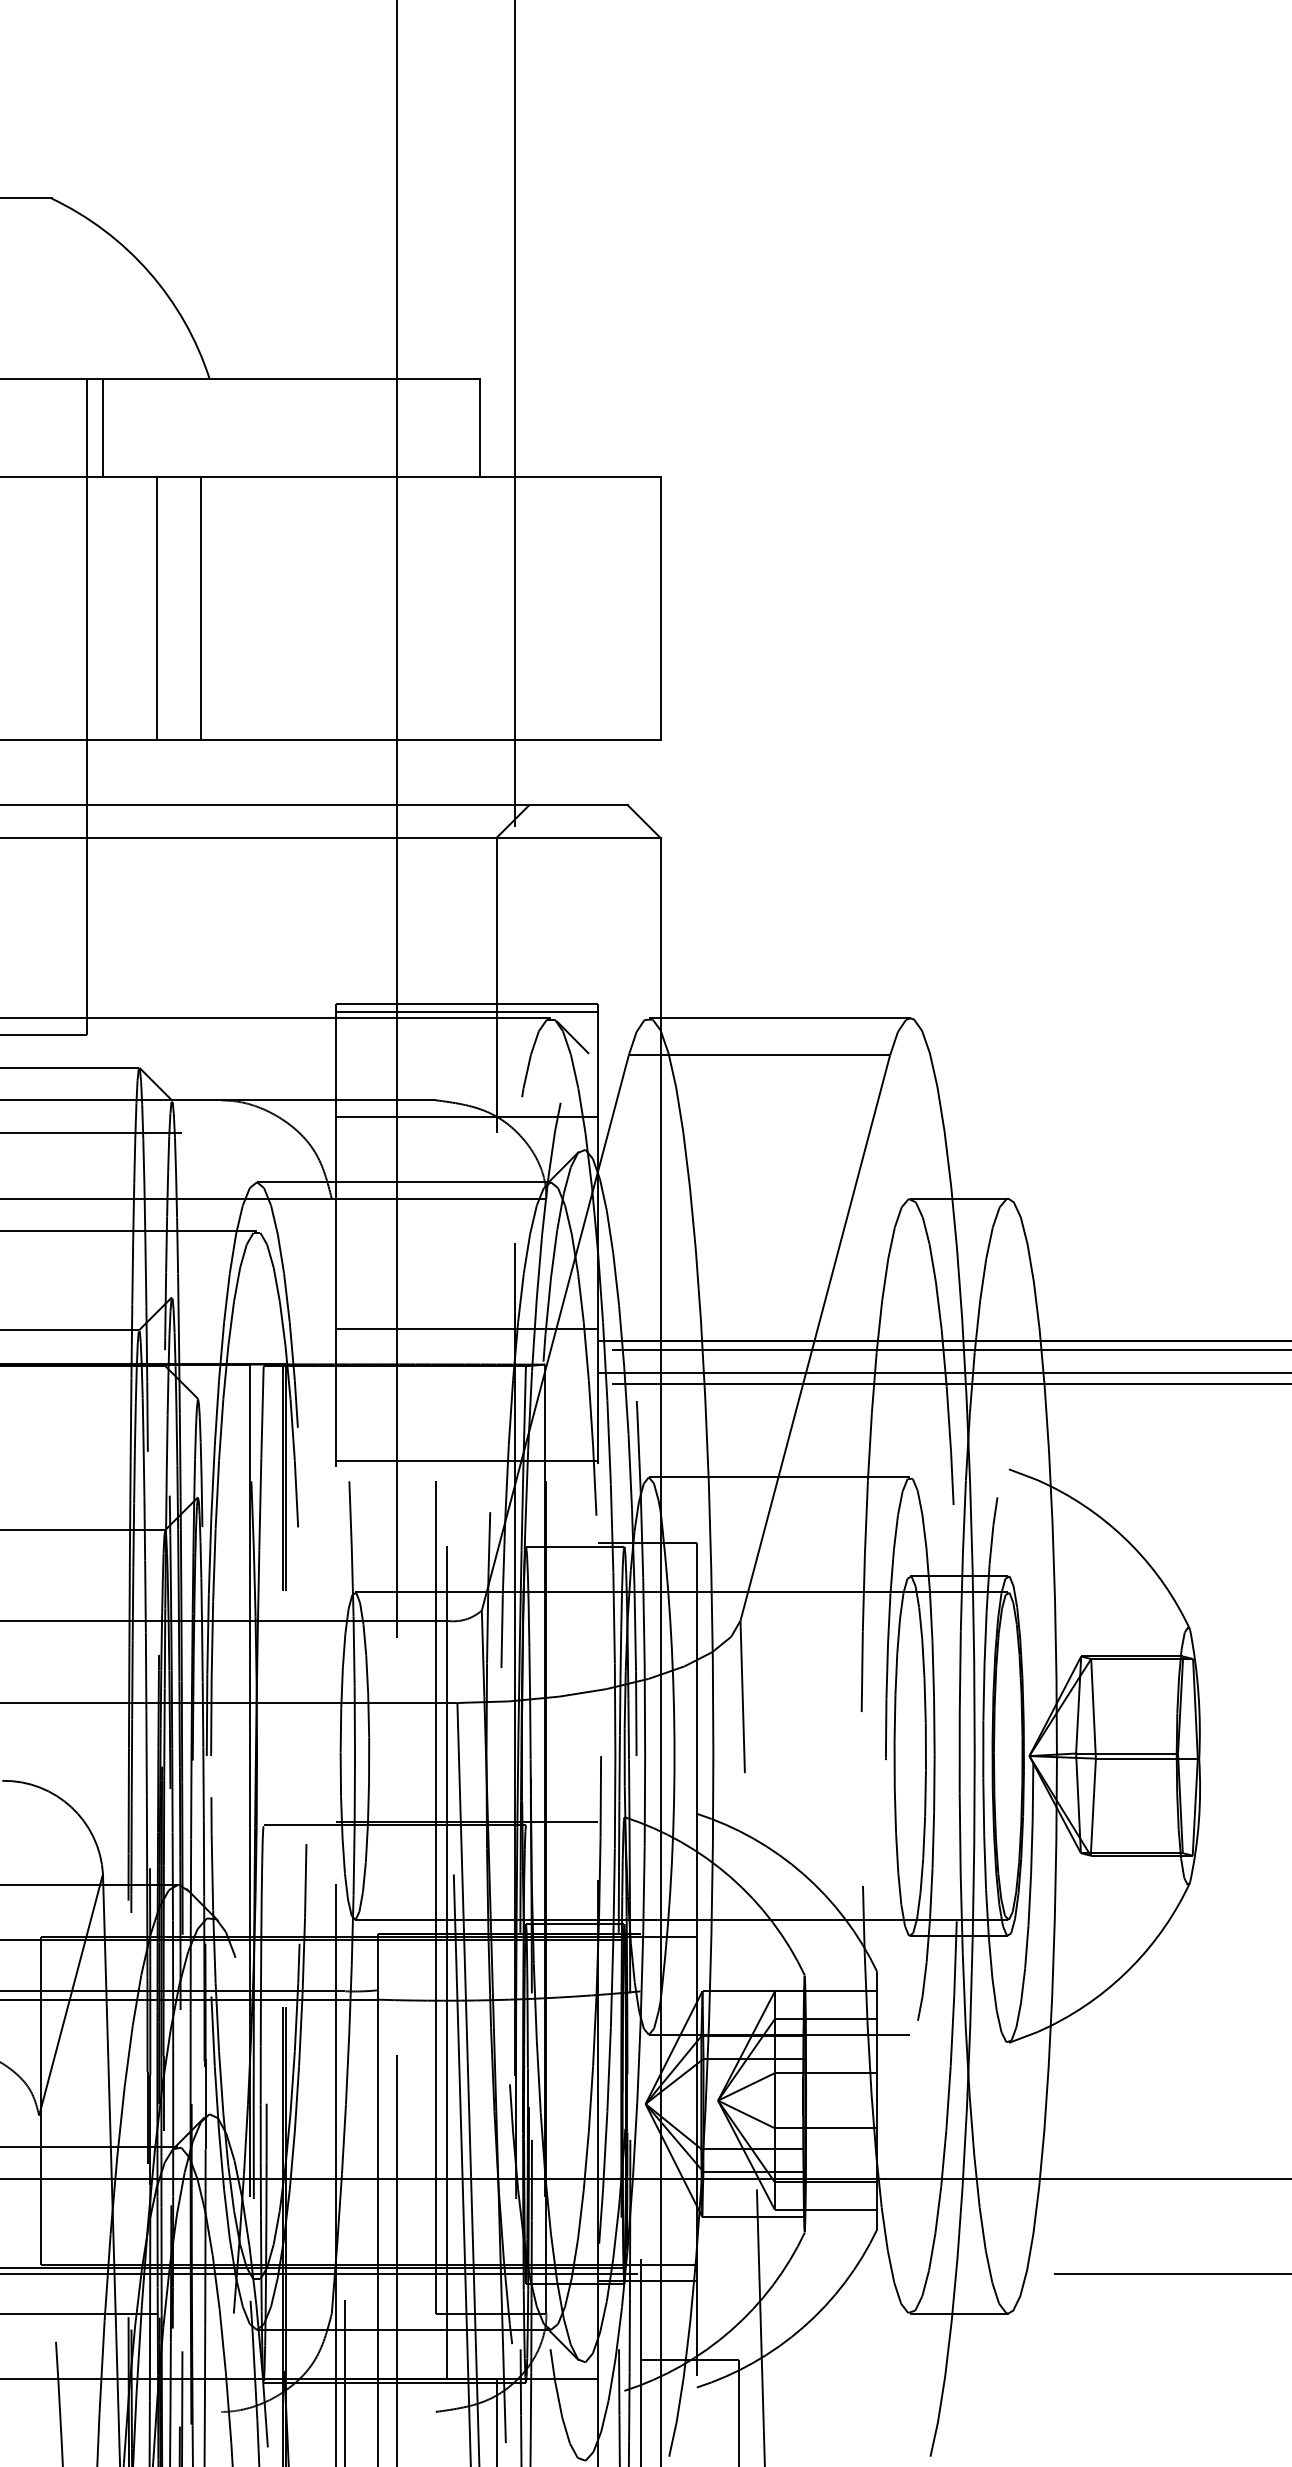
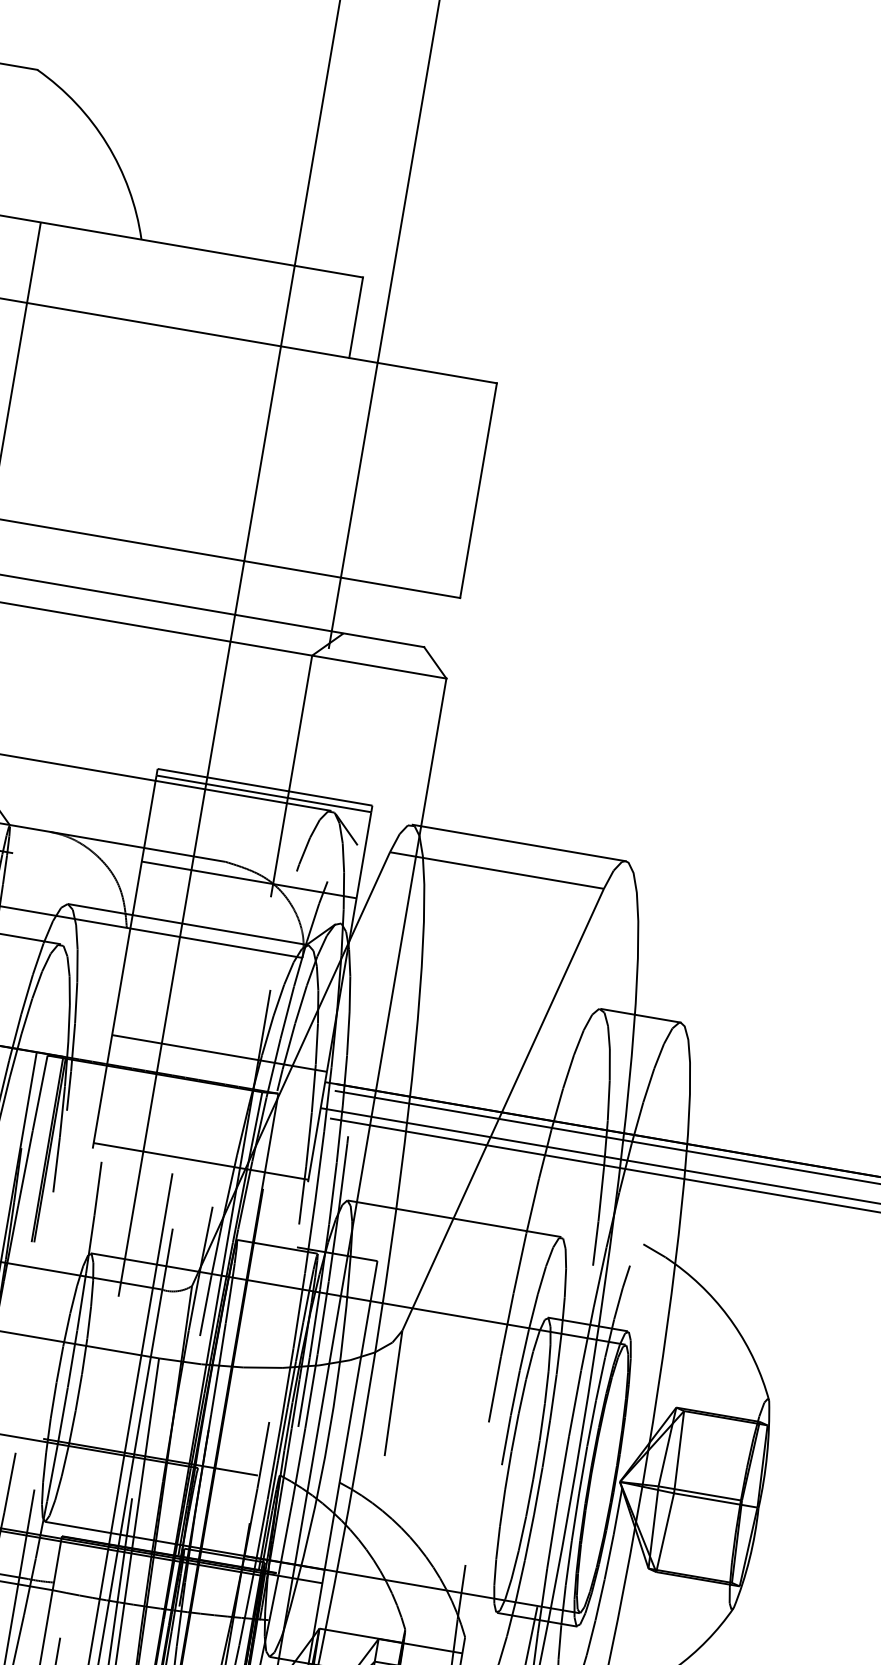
line: (103, 427) -> (47, 264), removed
line: (157, 608) -> (66, 420), removed
line: (201, 608) -> (102, 426), removed

